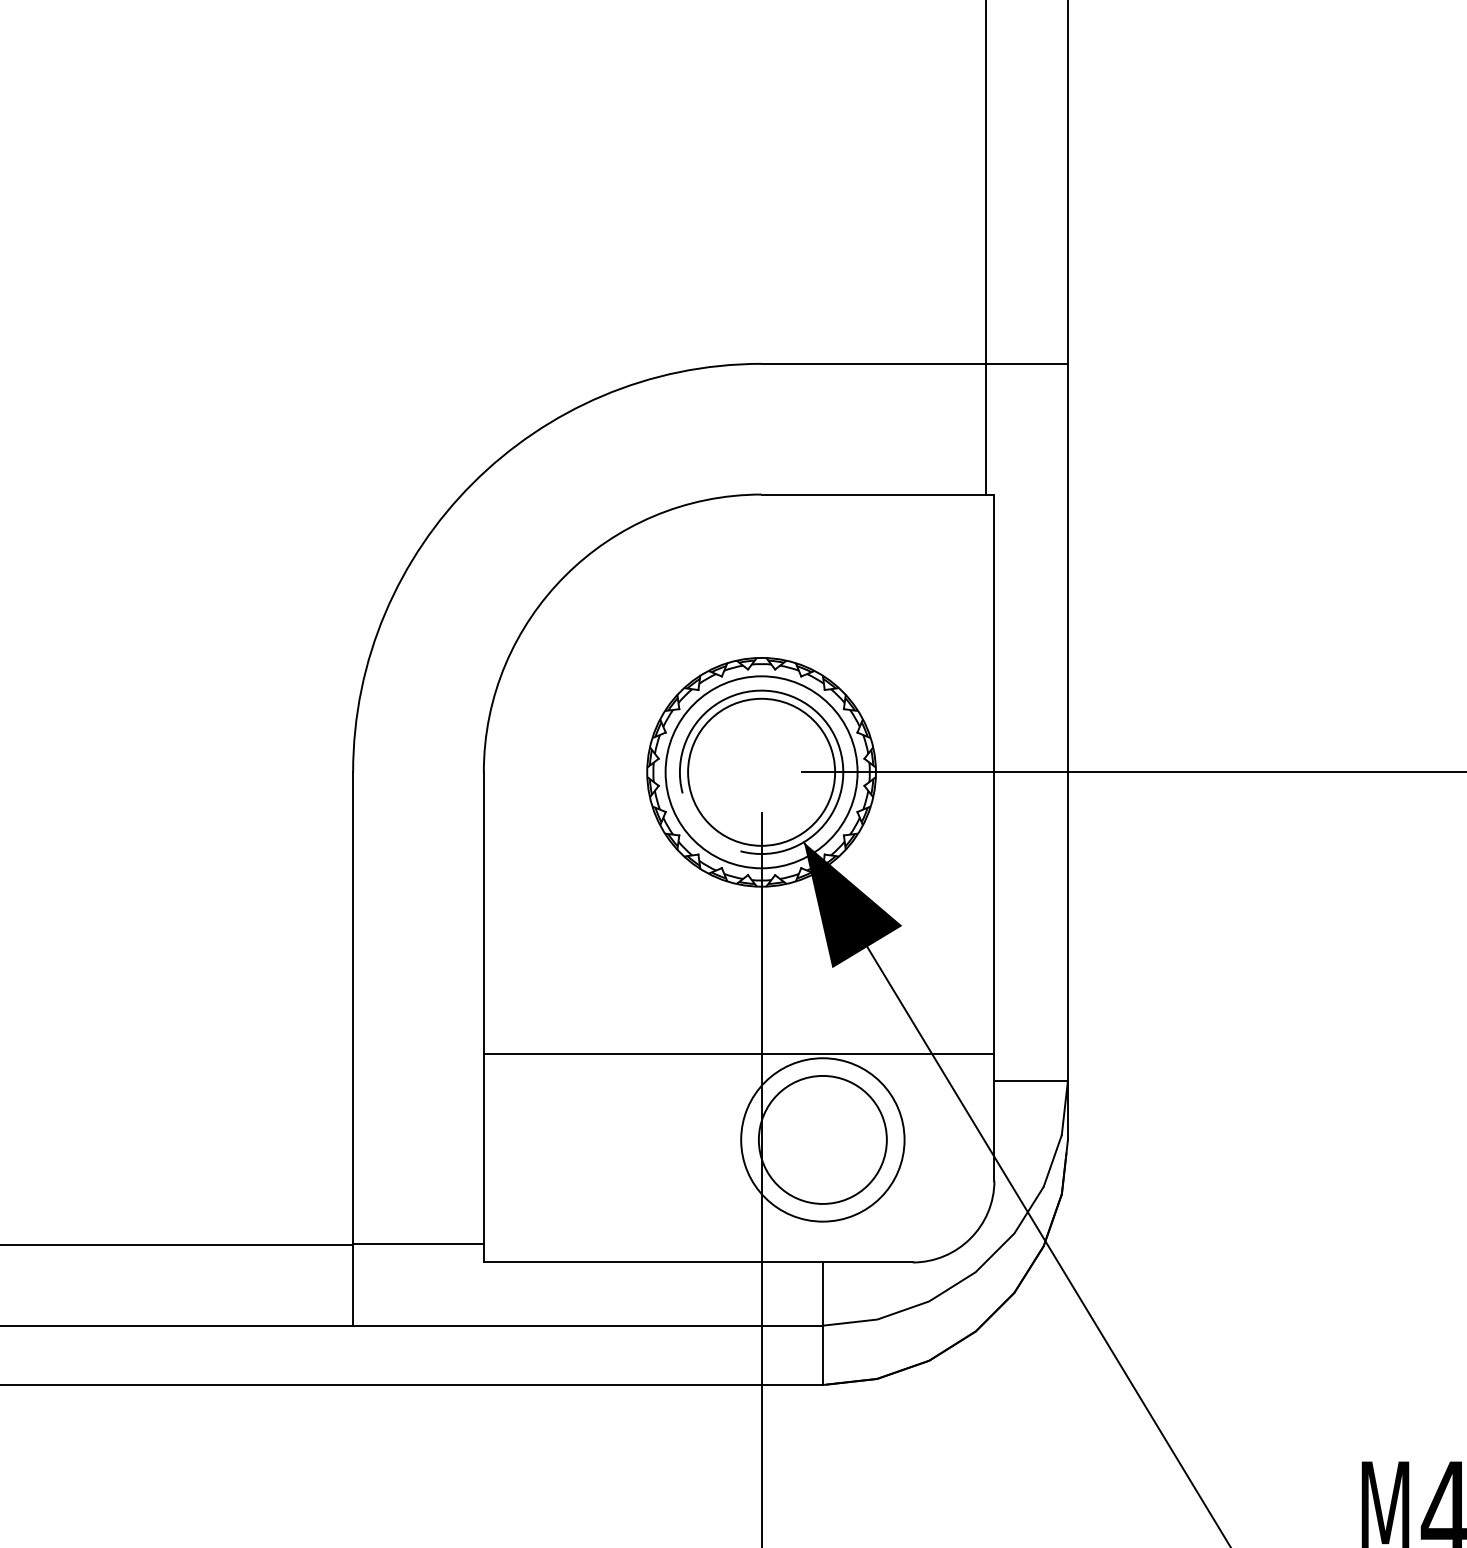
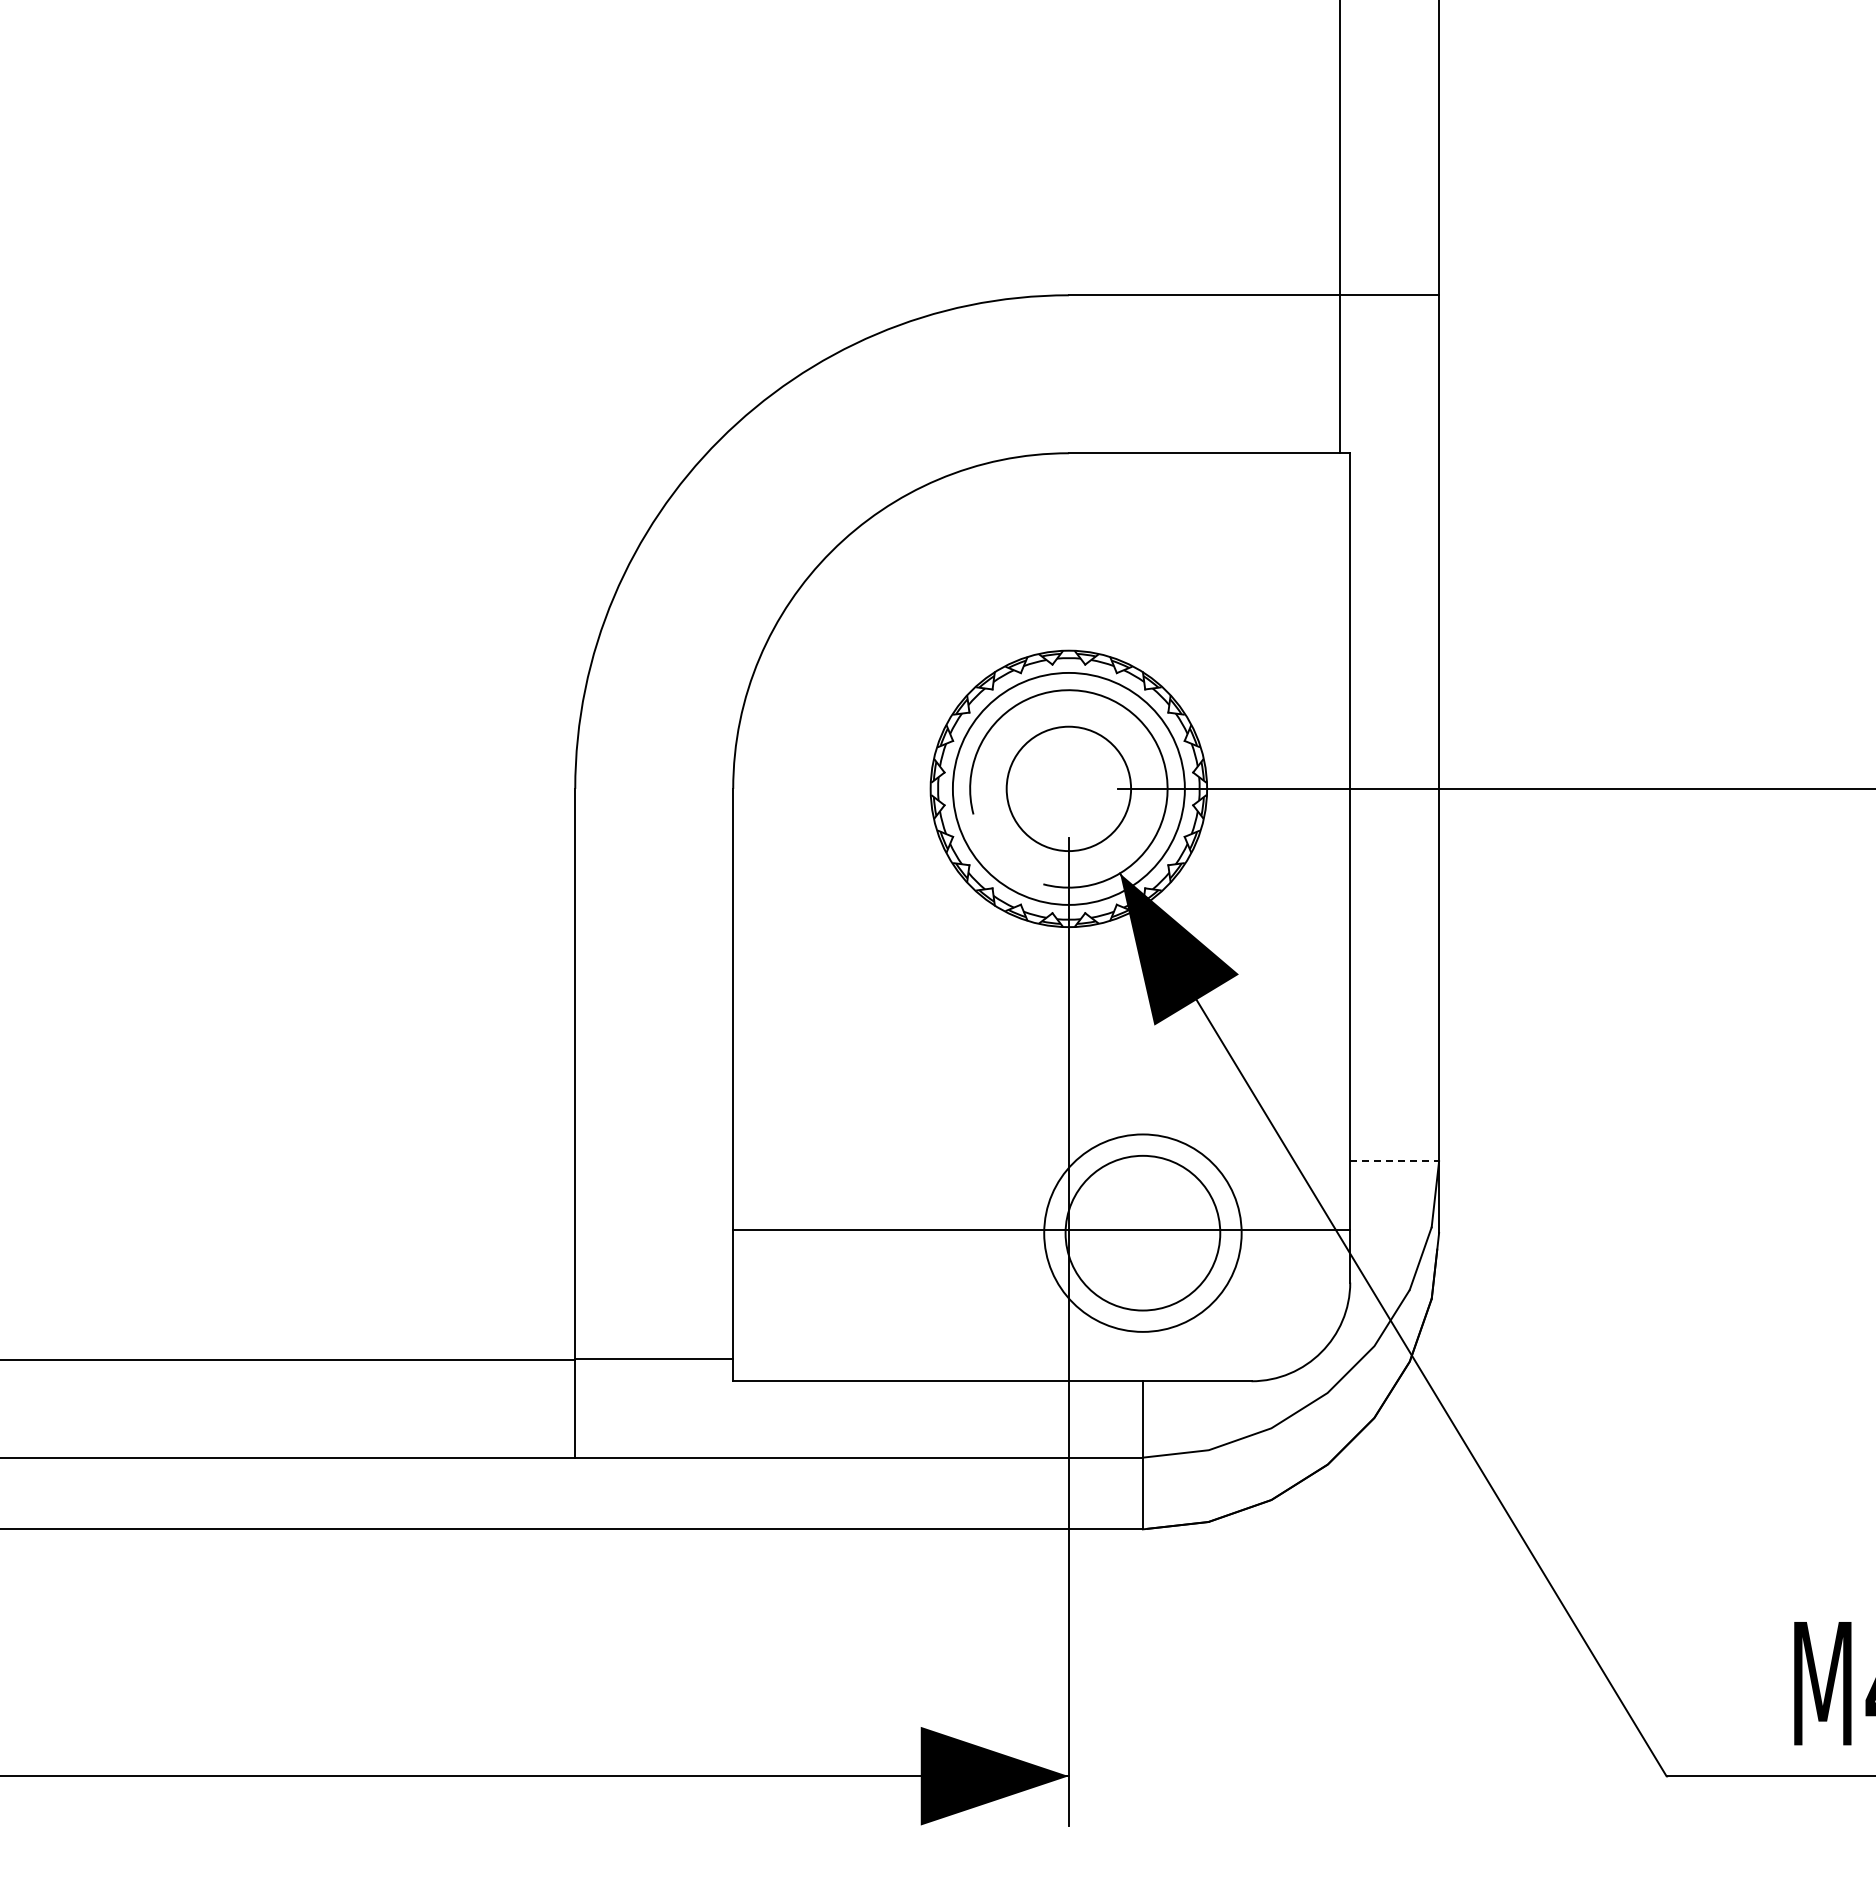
circle: (761, 771) -> (1068, 788), size x0.7
line: (738, 1054) -> (1041, 1229), moved
line: (1031, 1080) -> (1395, 1161), solid -> dashed

